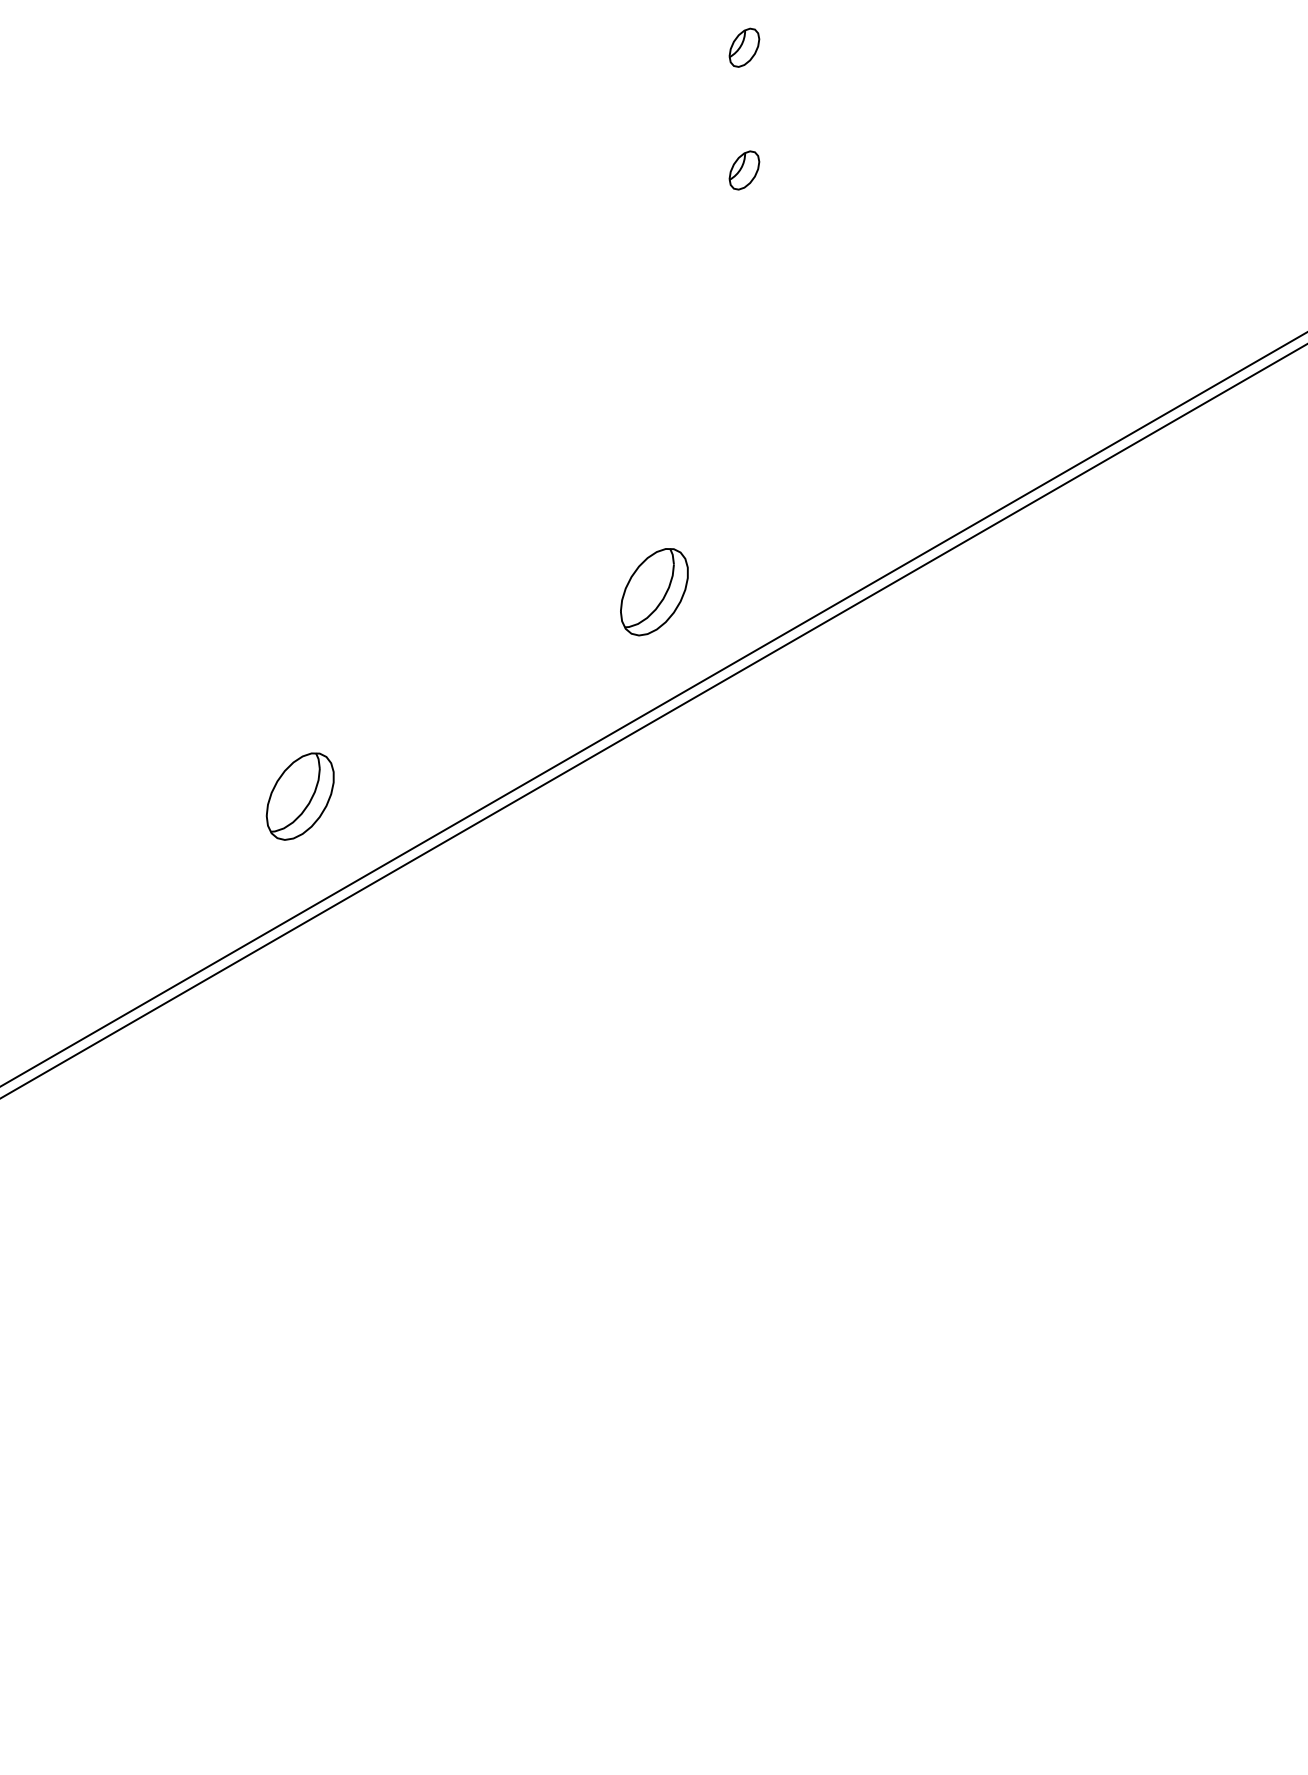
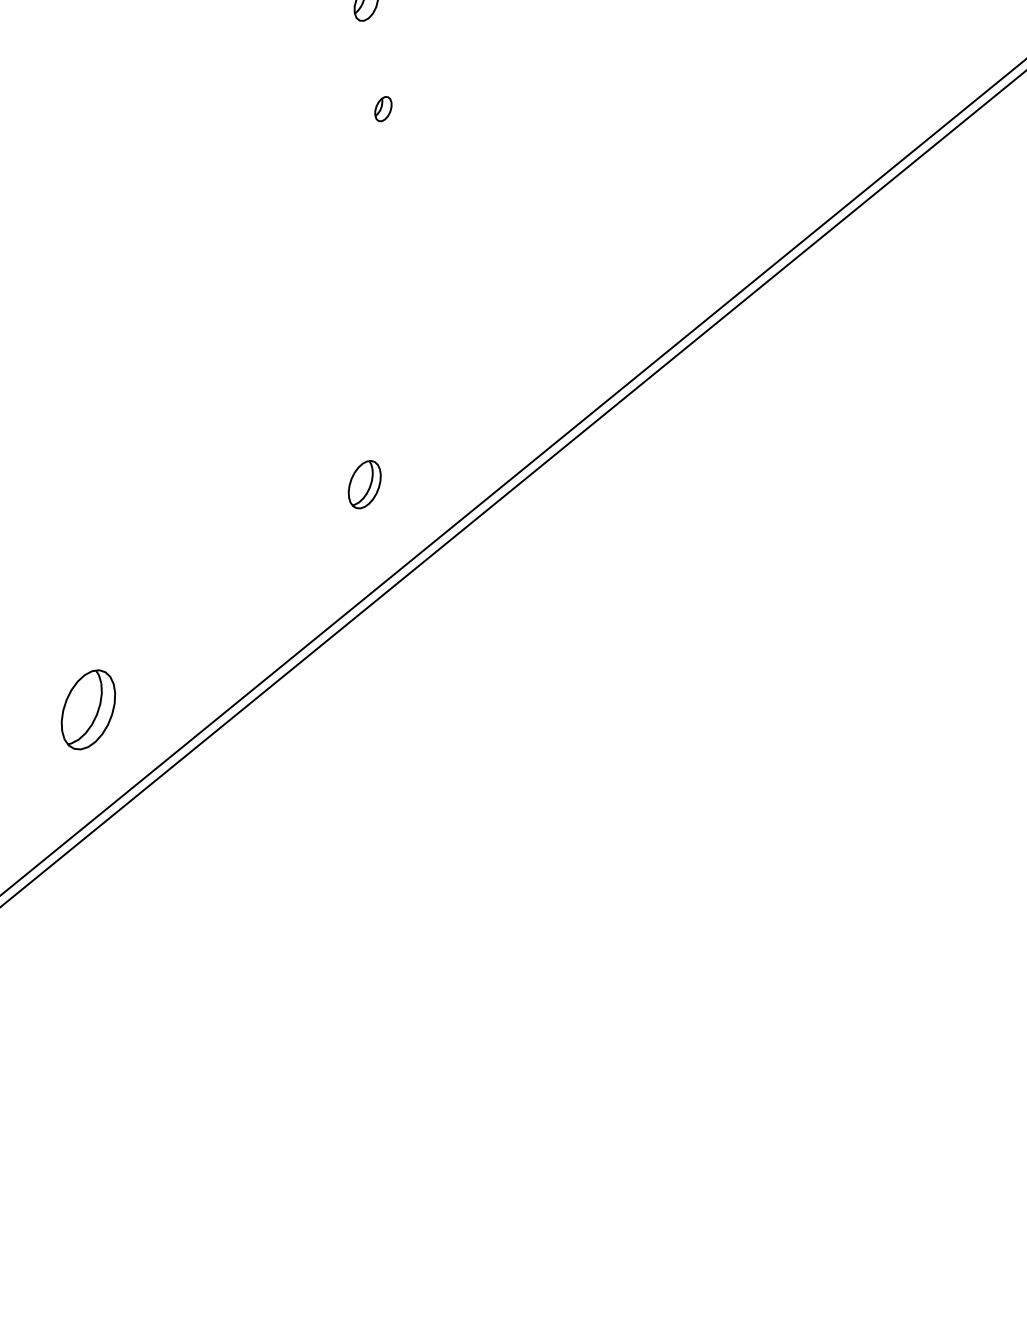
part: (744, 170) -> (383, 109), size x0.7
part: (654, 592) -> (364, 484), size x0.6

